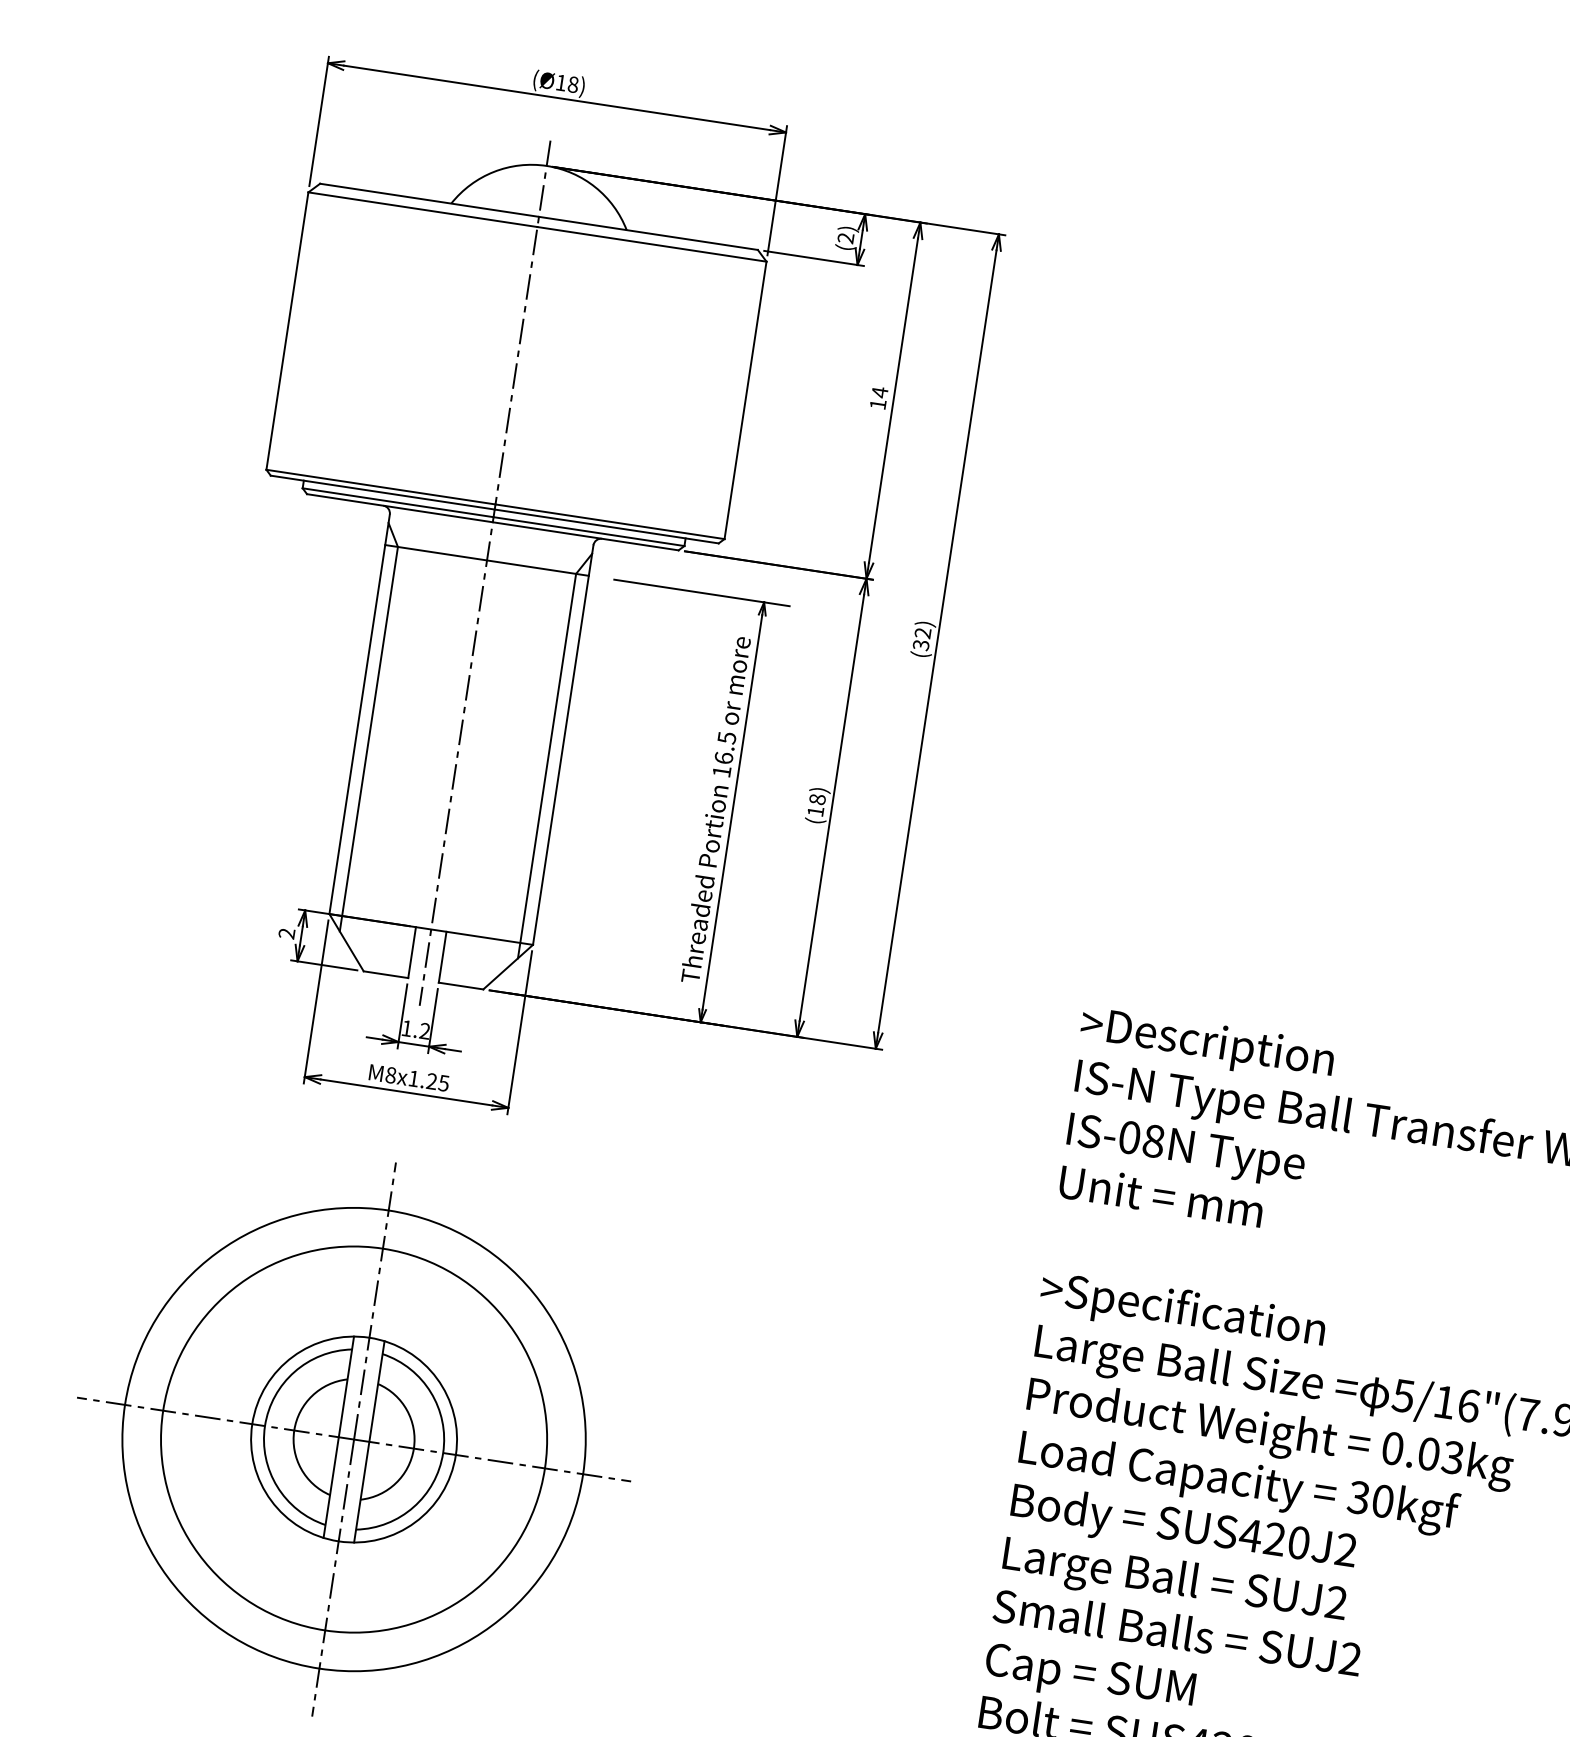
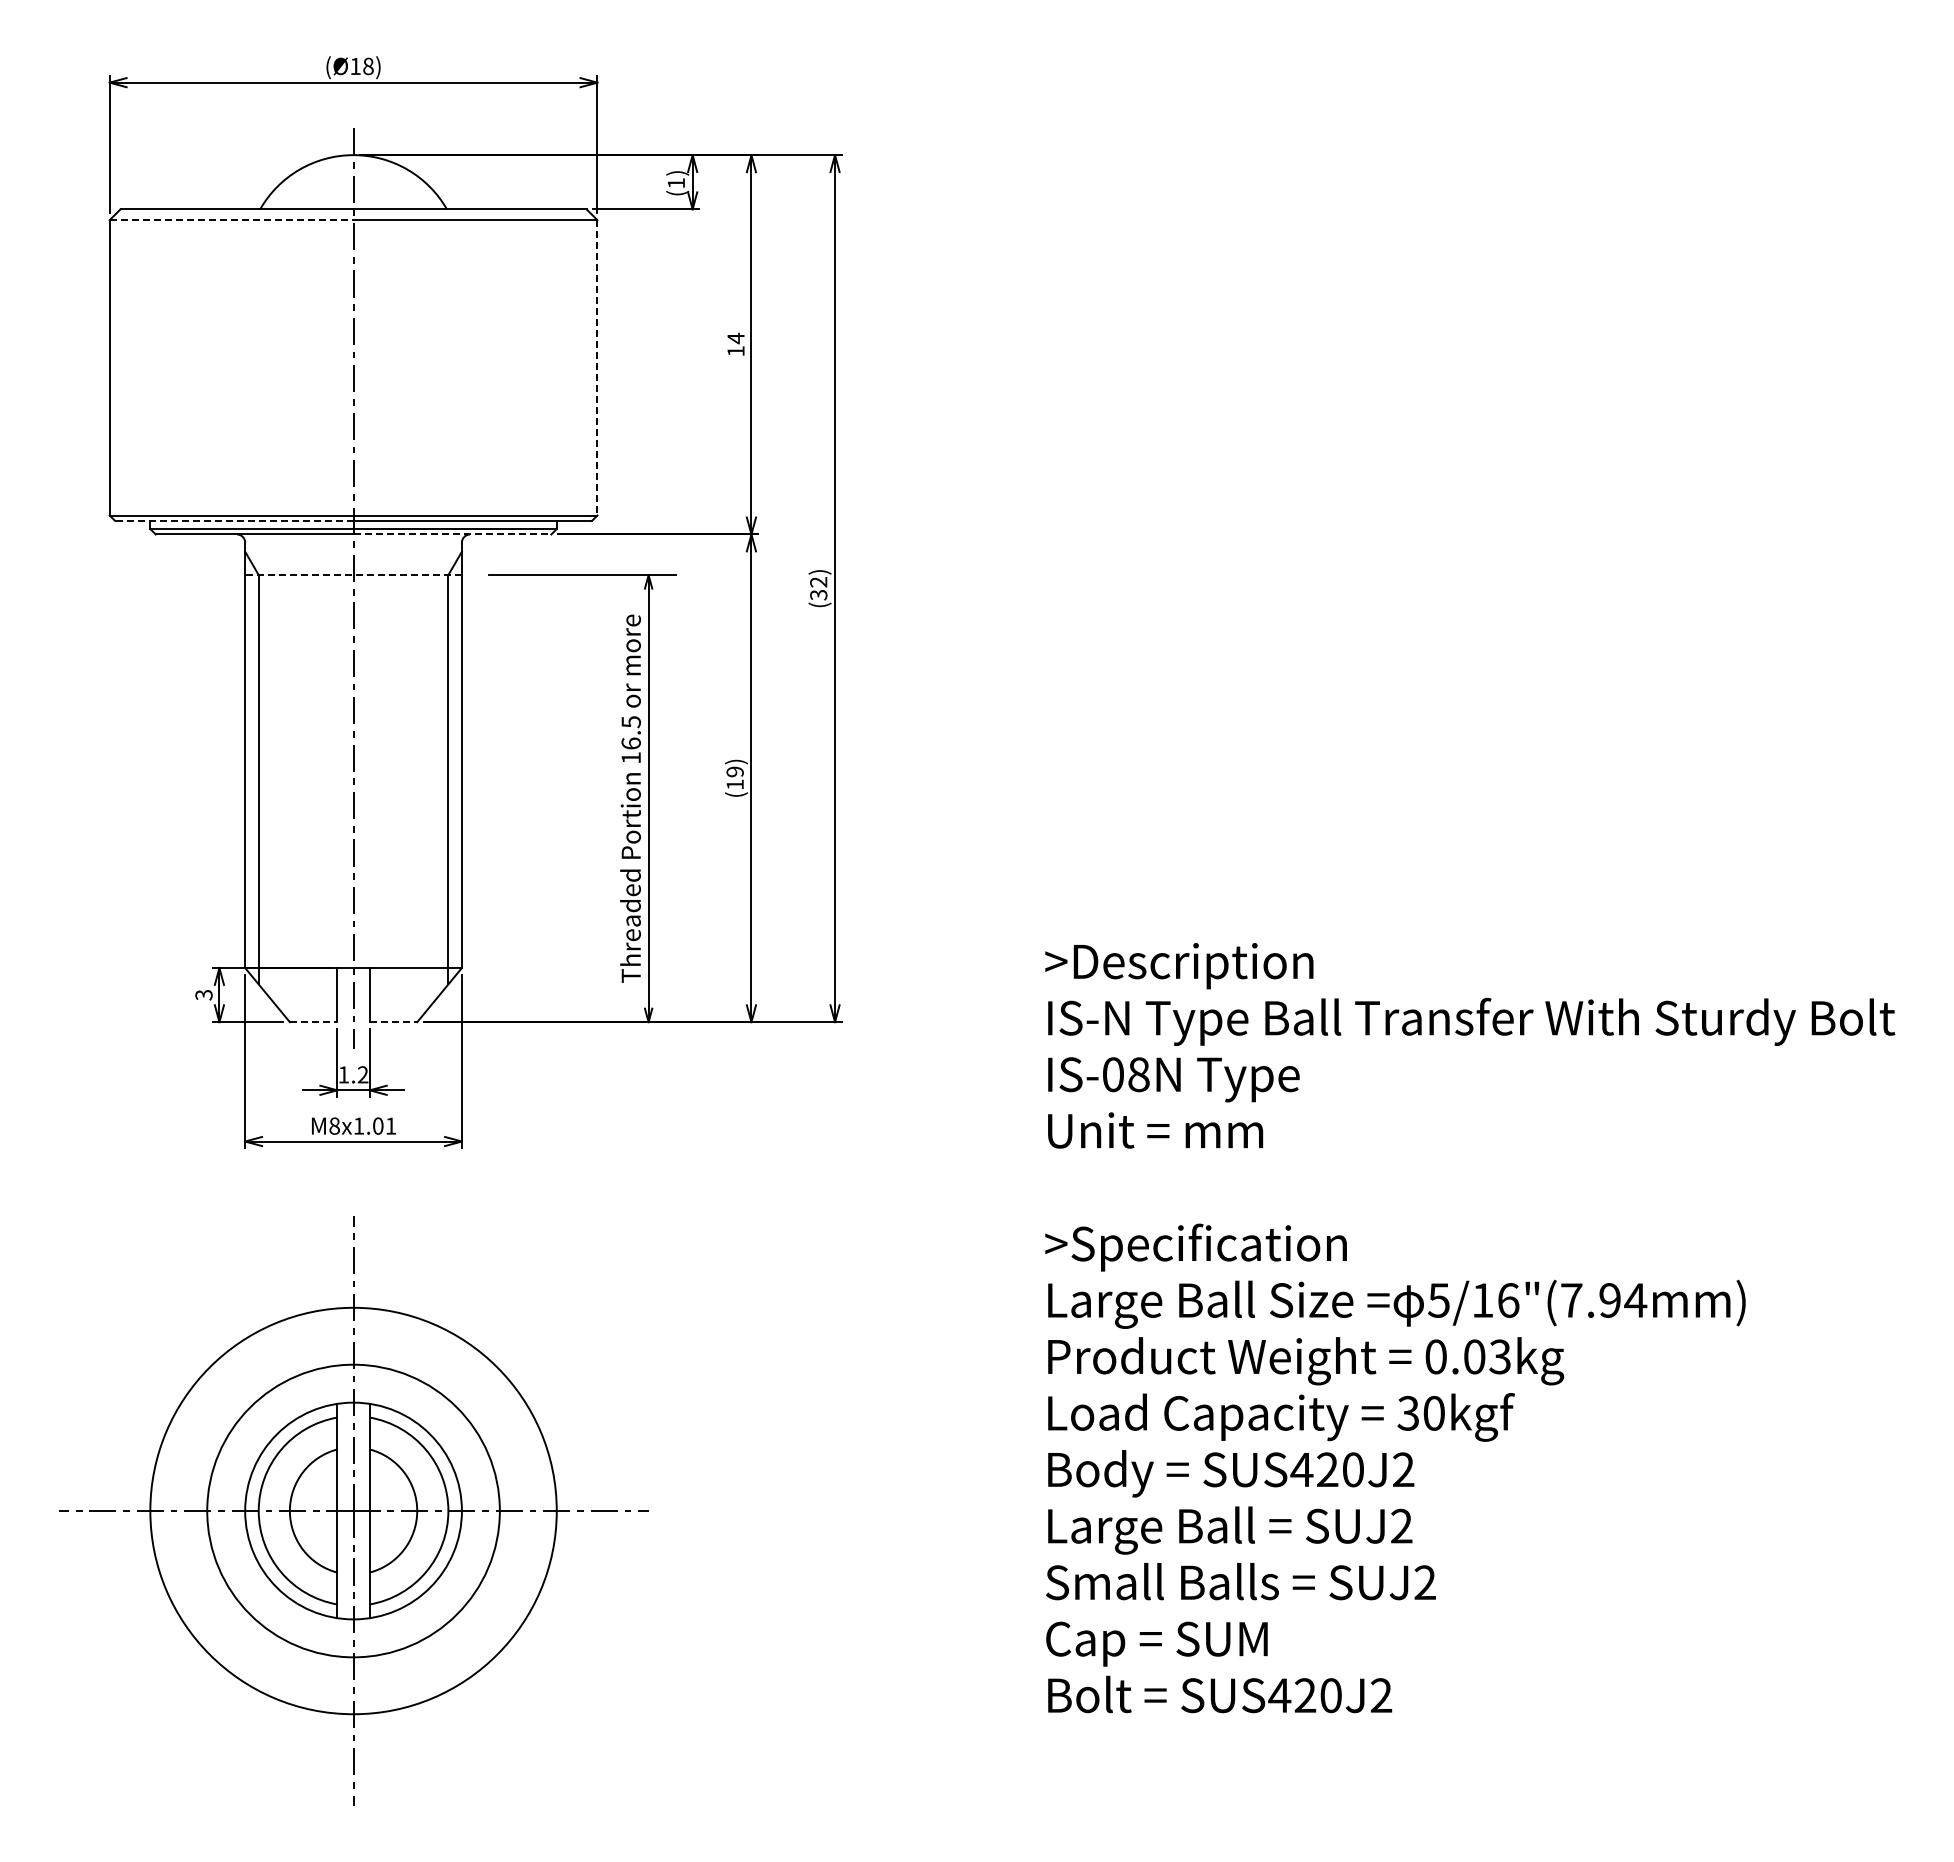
line: (422, 210) -> (231, 220), solid -> dashed
text: (845, 238) -> (675, 183), (2) -> (1)
line: (745, 400) -> (597, 367), solid -> dashed
line: (382, 492) -> (233, 520), solid -> dashed
line: (585, 536) -> (452, 534), solid -> dashed
line: (486, 560) -> (353, 575), solid -> dashed
text: (816, 799) -> (734, 771), (18) -> (19)
text: (287, 933) -> (204, 994), 2 -> 3
line: (385, 974) -> (313, 1022), solid -> dashed
line: (460, 986) -> (393, 1022), solid -> dashed
text: (437, 1081) -> (384, 1125), M8x1.25 -> M8x1.01
circle: (354, 1439) -> (353, 1510), size x0.6

